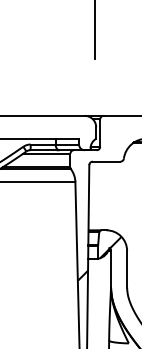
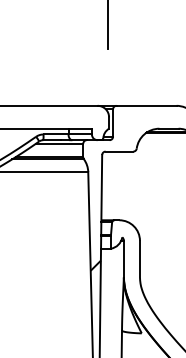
hatch: (110, 247) -> (123, 237), removed

